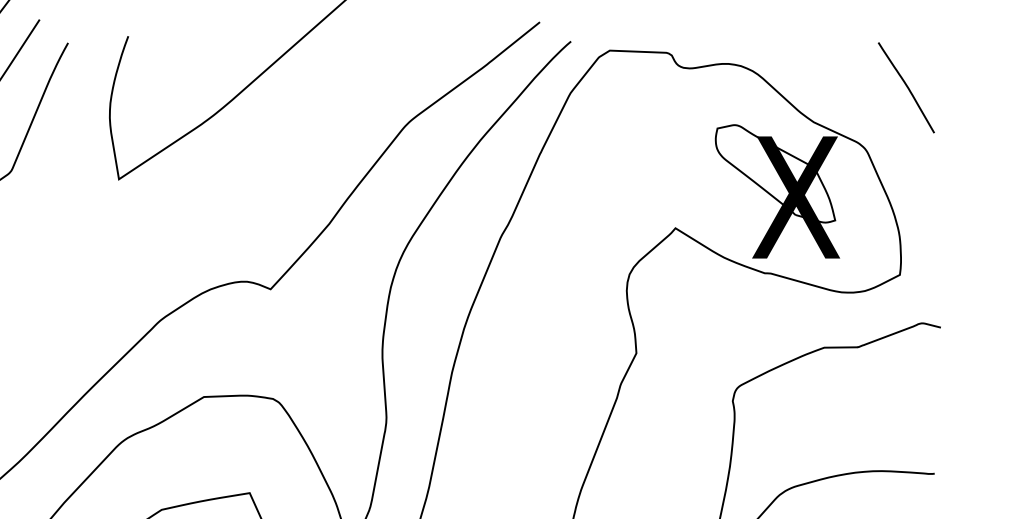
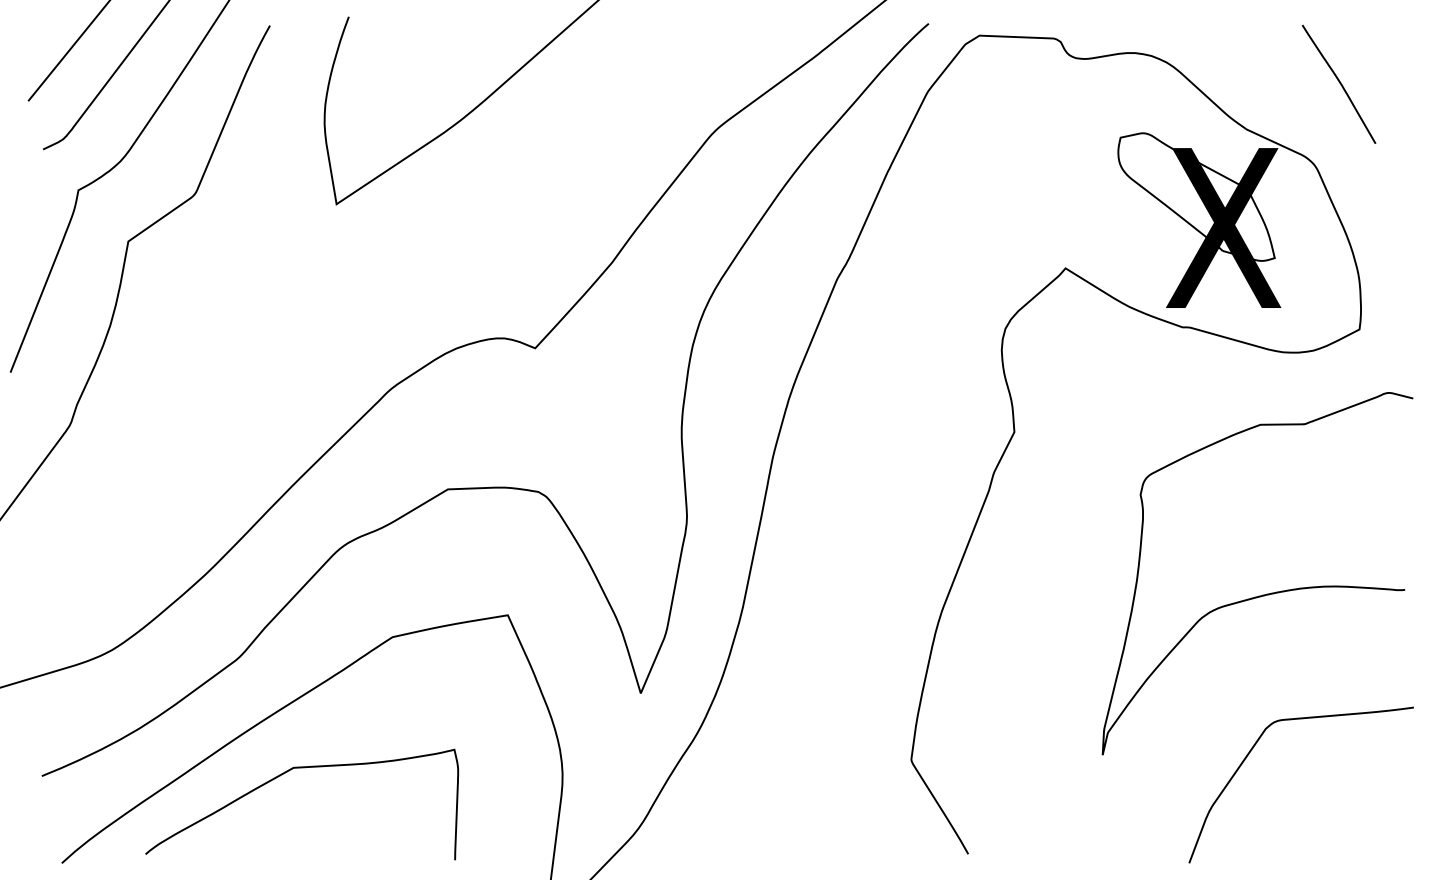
curve: (905, 86) -> (1338, 82), moved

